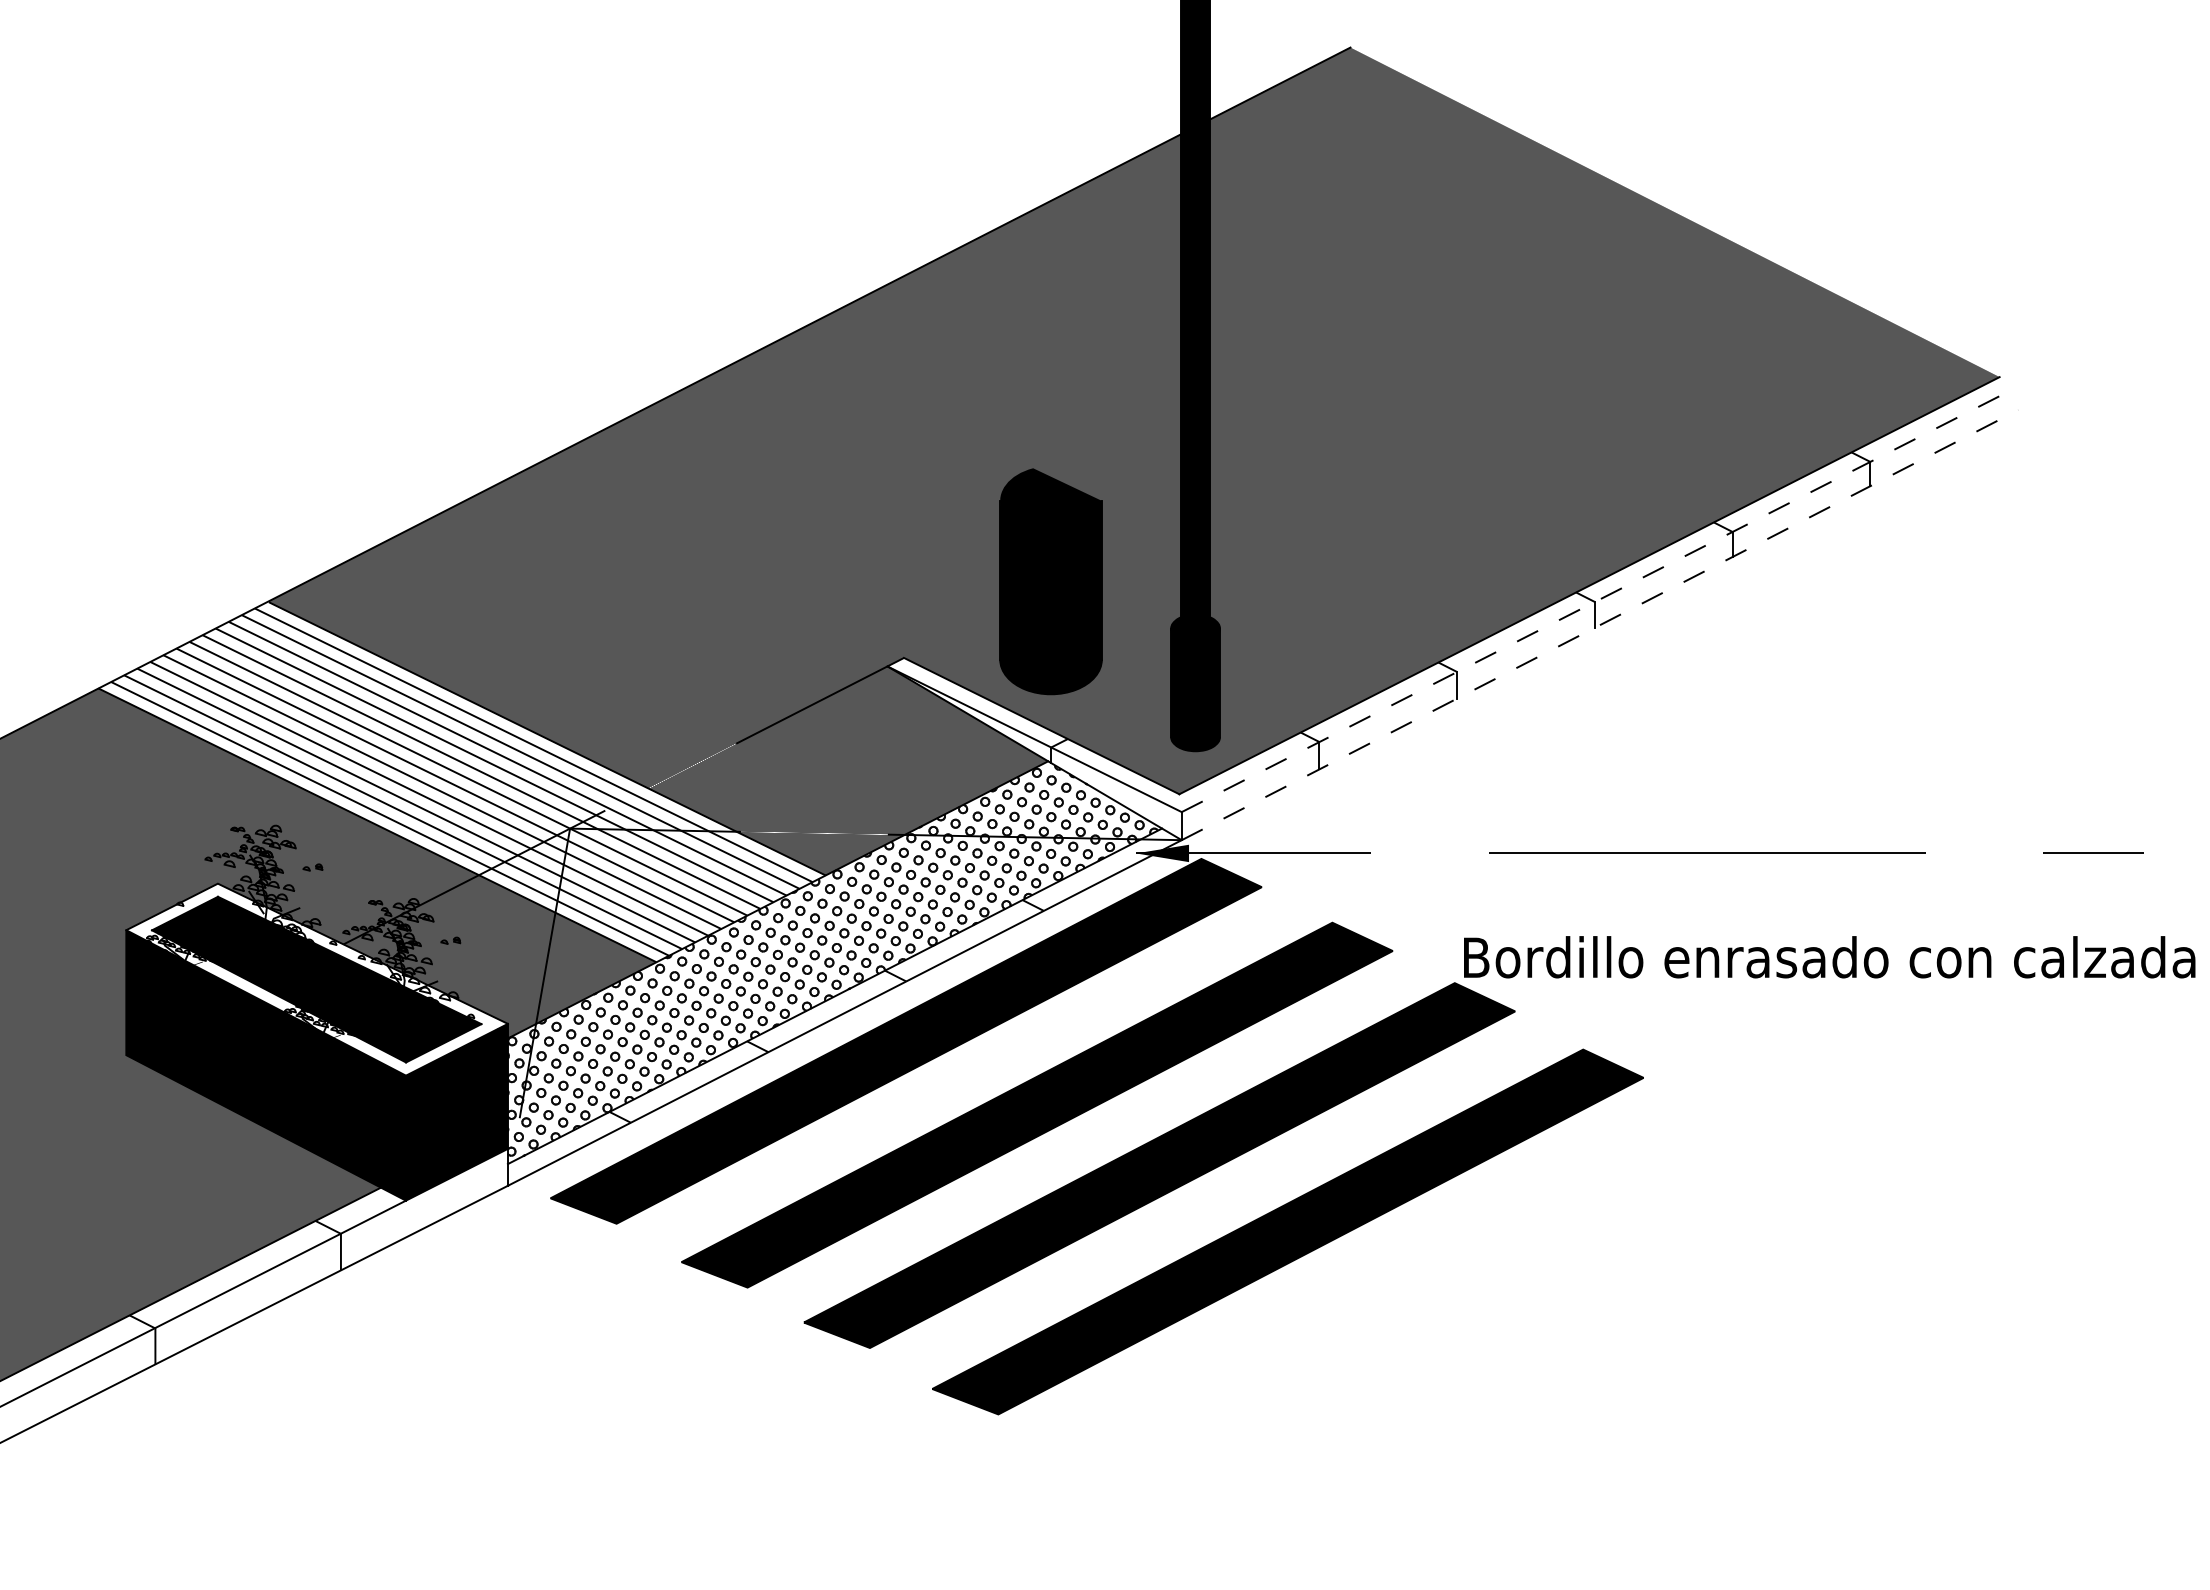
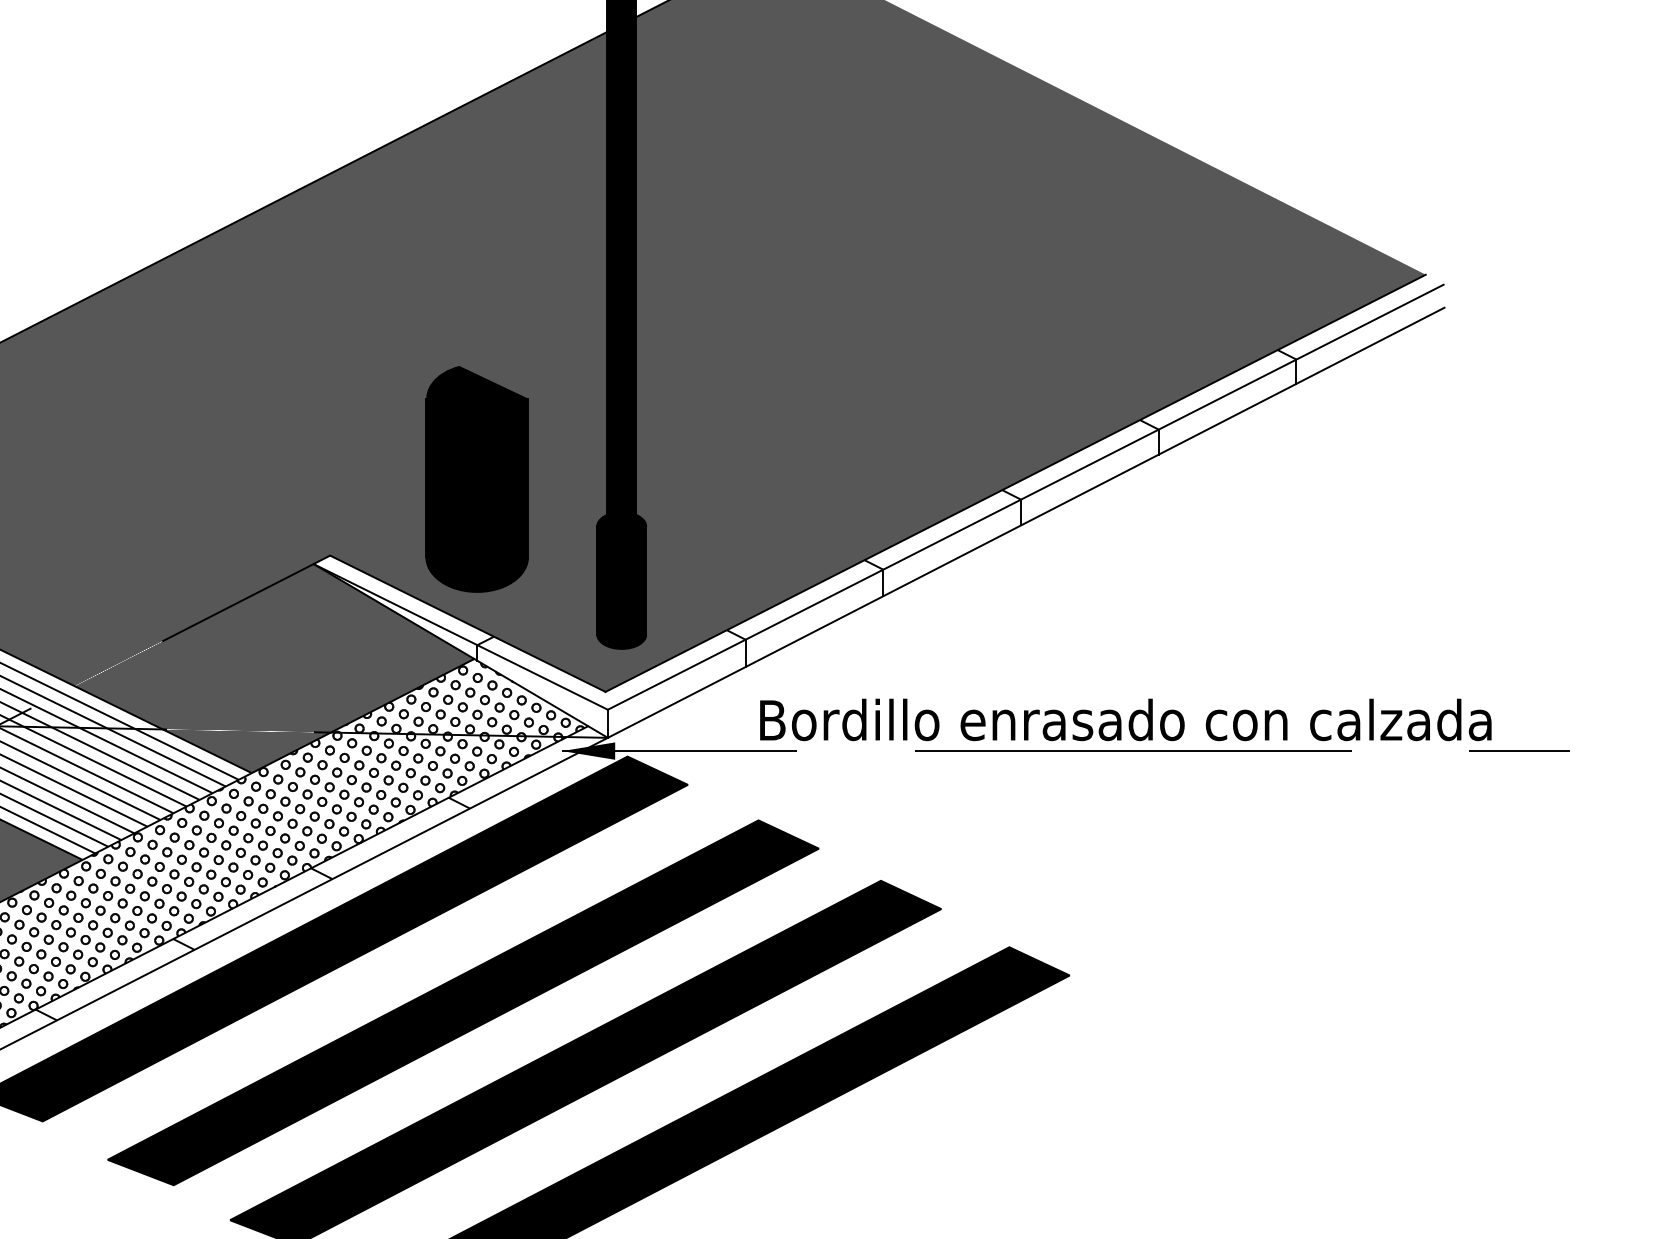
line: (1600, 599) -> (1026, 497), dashed -> solid
line: (1600, 624) -> (1026, 522), dashed -> solid
text: (1829, 957) -> (1125, 720), moved

